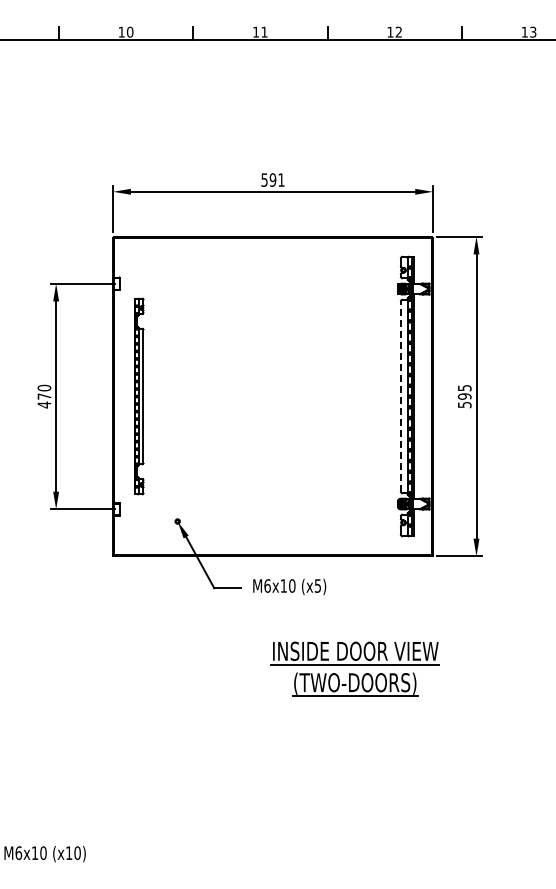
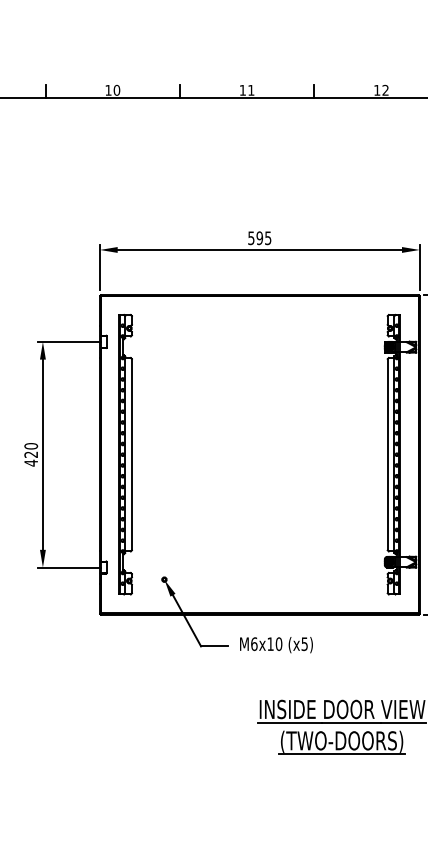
text: (281, 179) -> (268, 237), 591 -> 595
text: (44, 396) -> (31, 454), 470 -> 420
part: (139, 396) -> (126, 454), size x1.43
line: (400, 396) -> (387, 454), dashed -> solid

